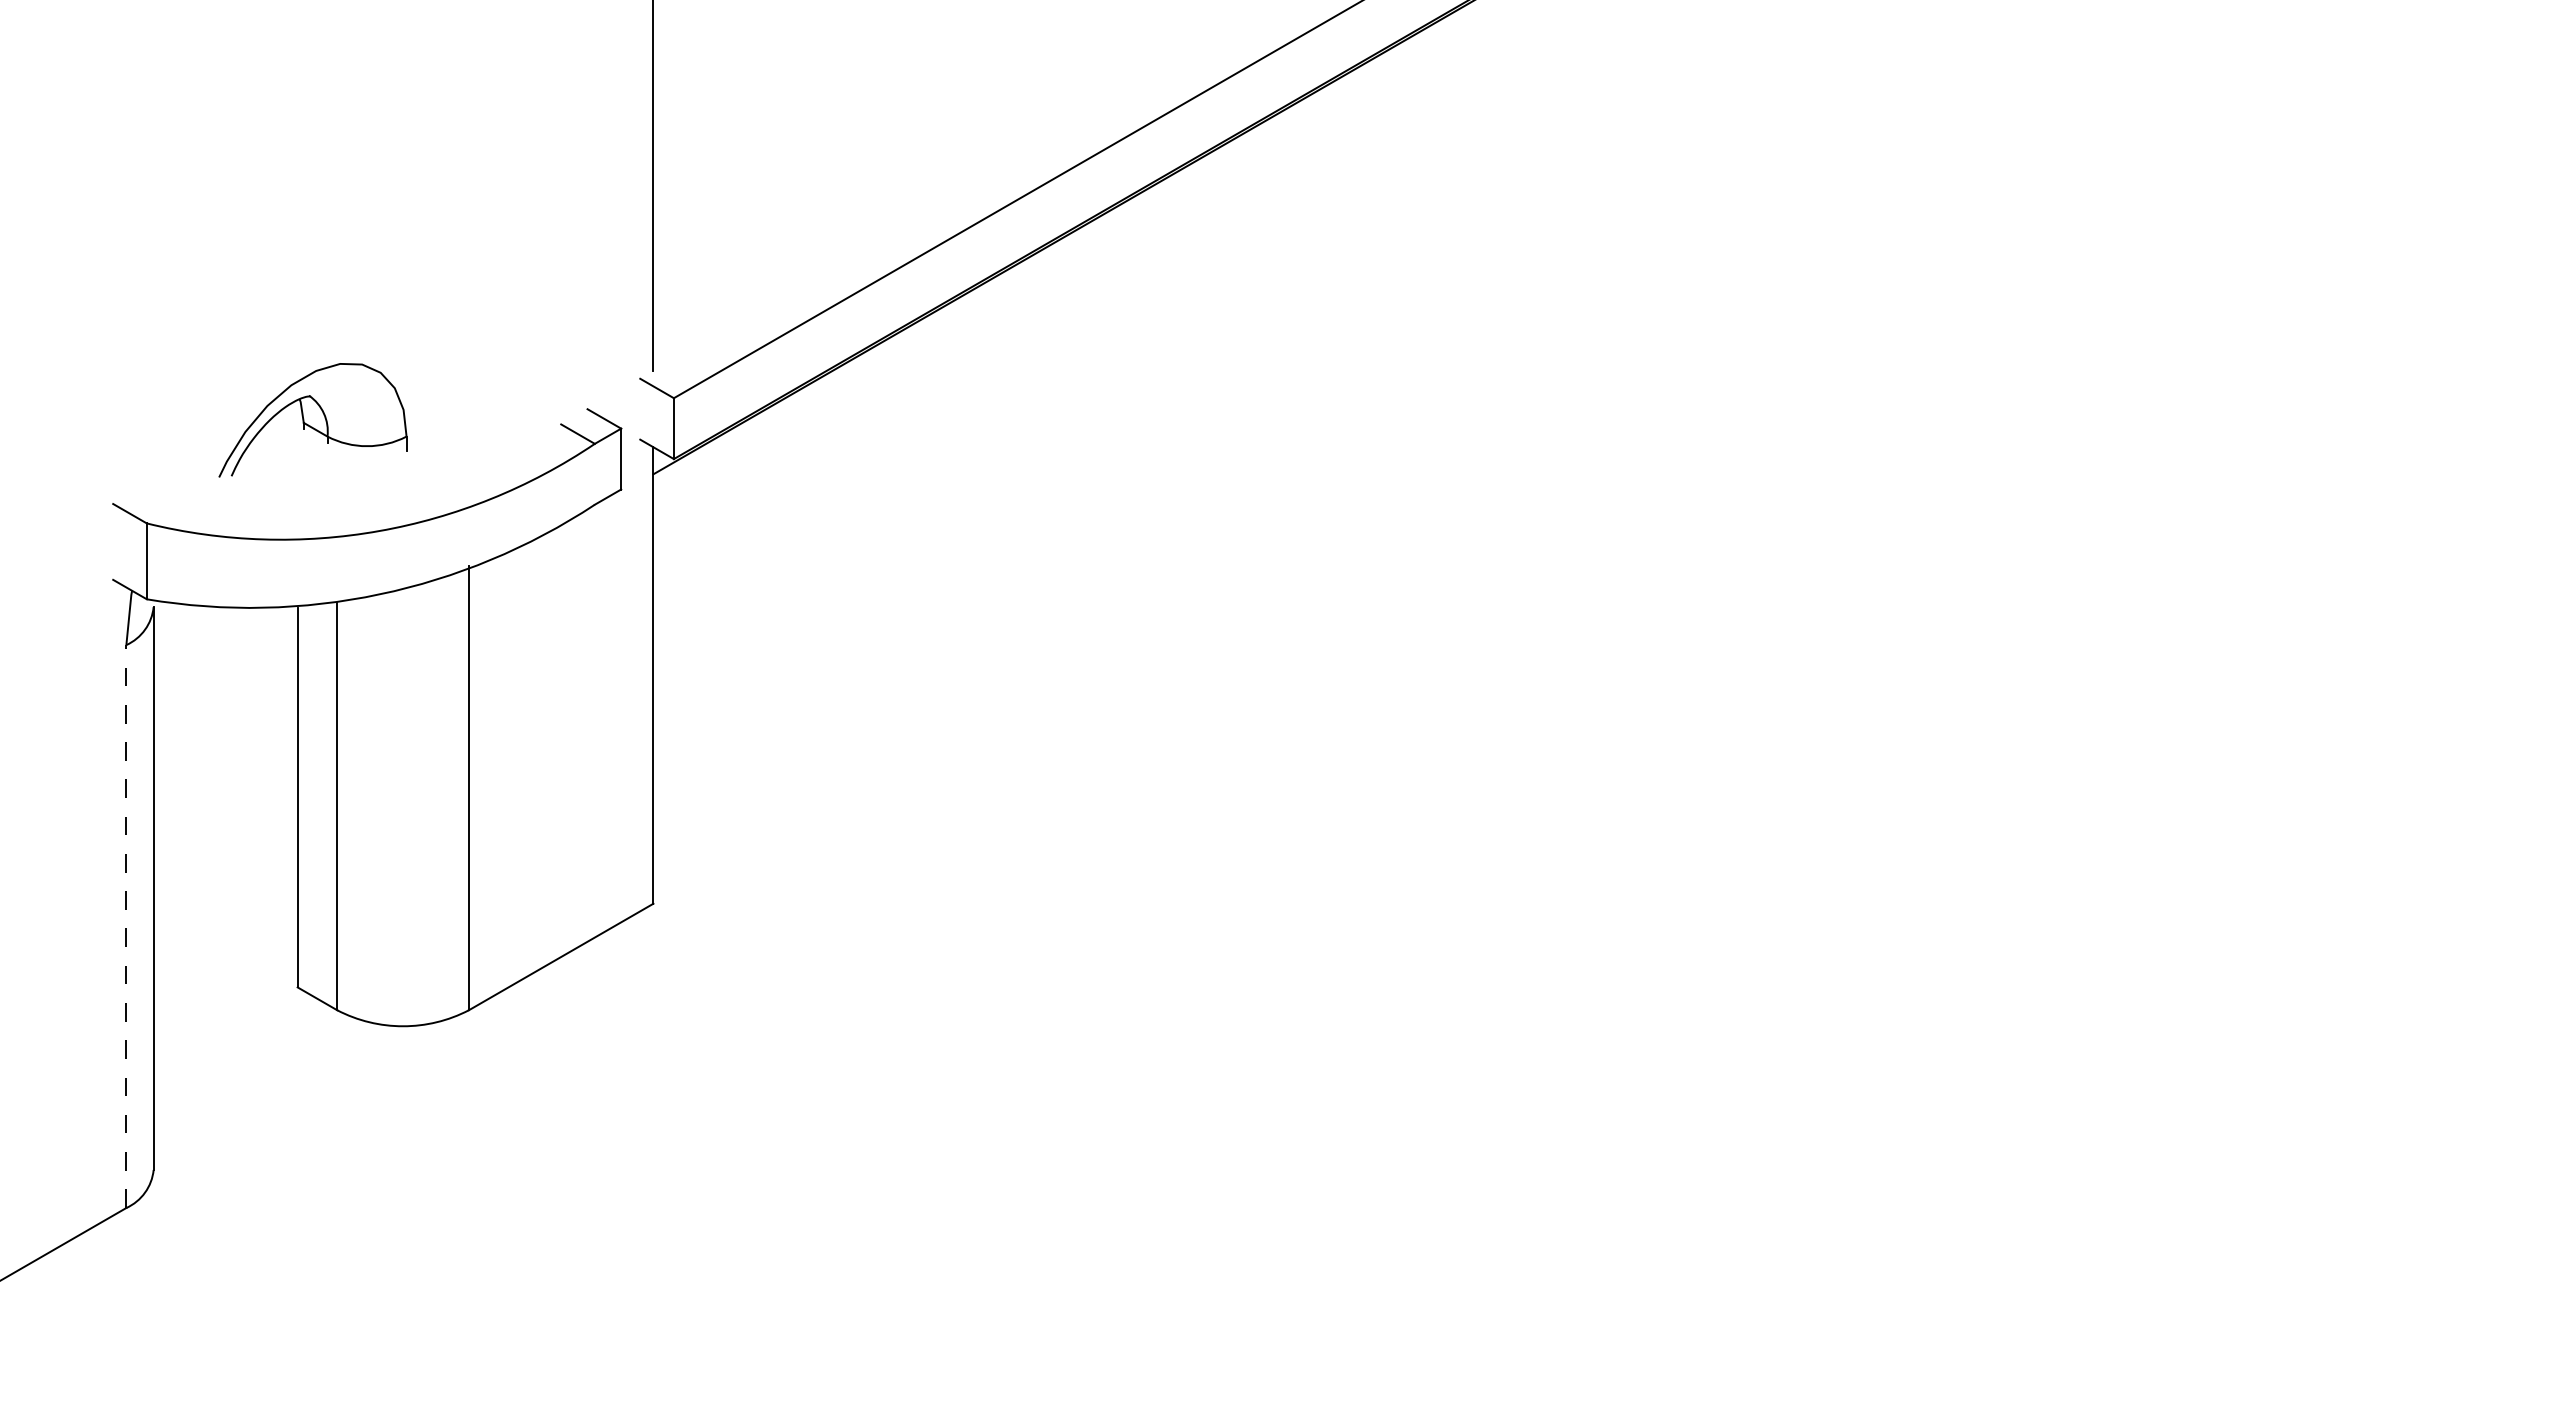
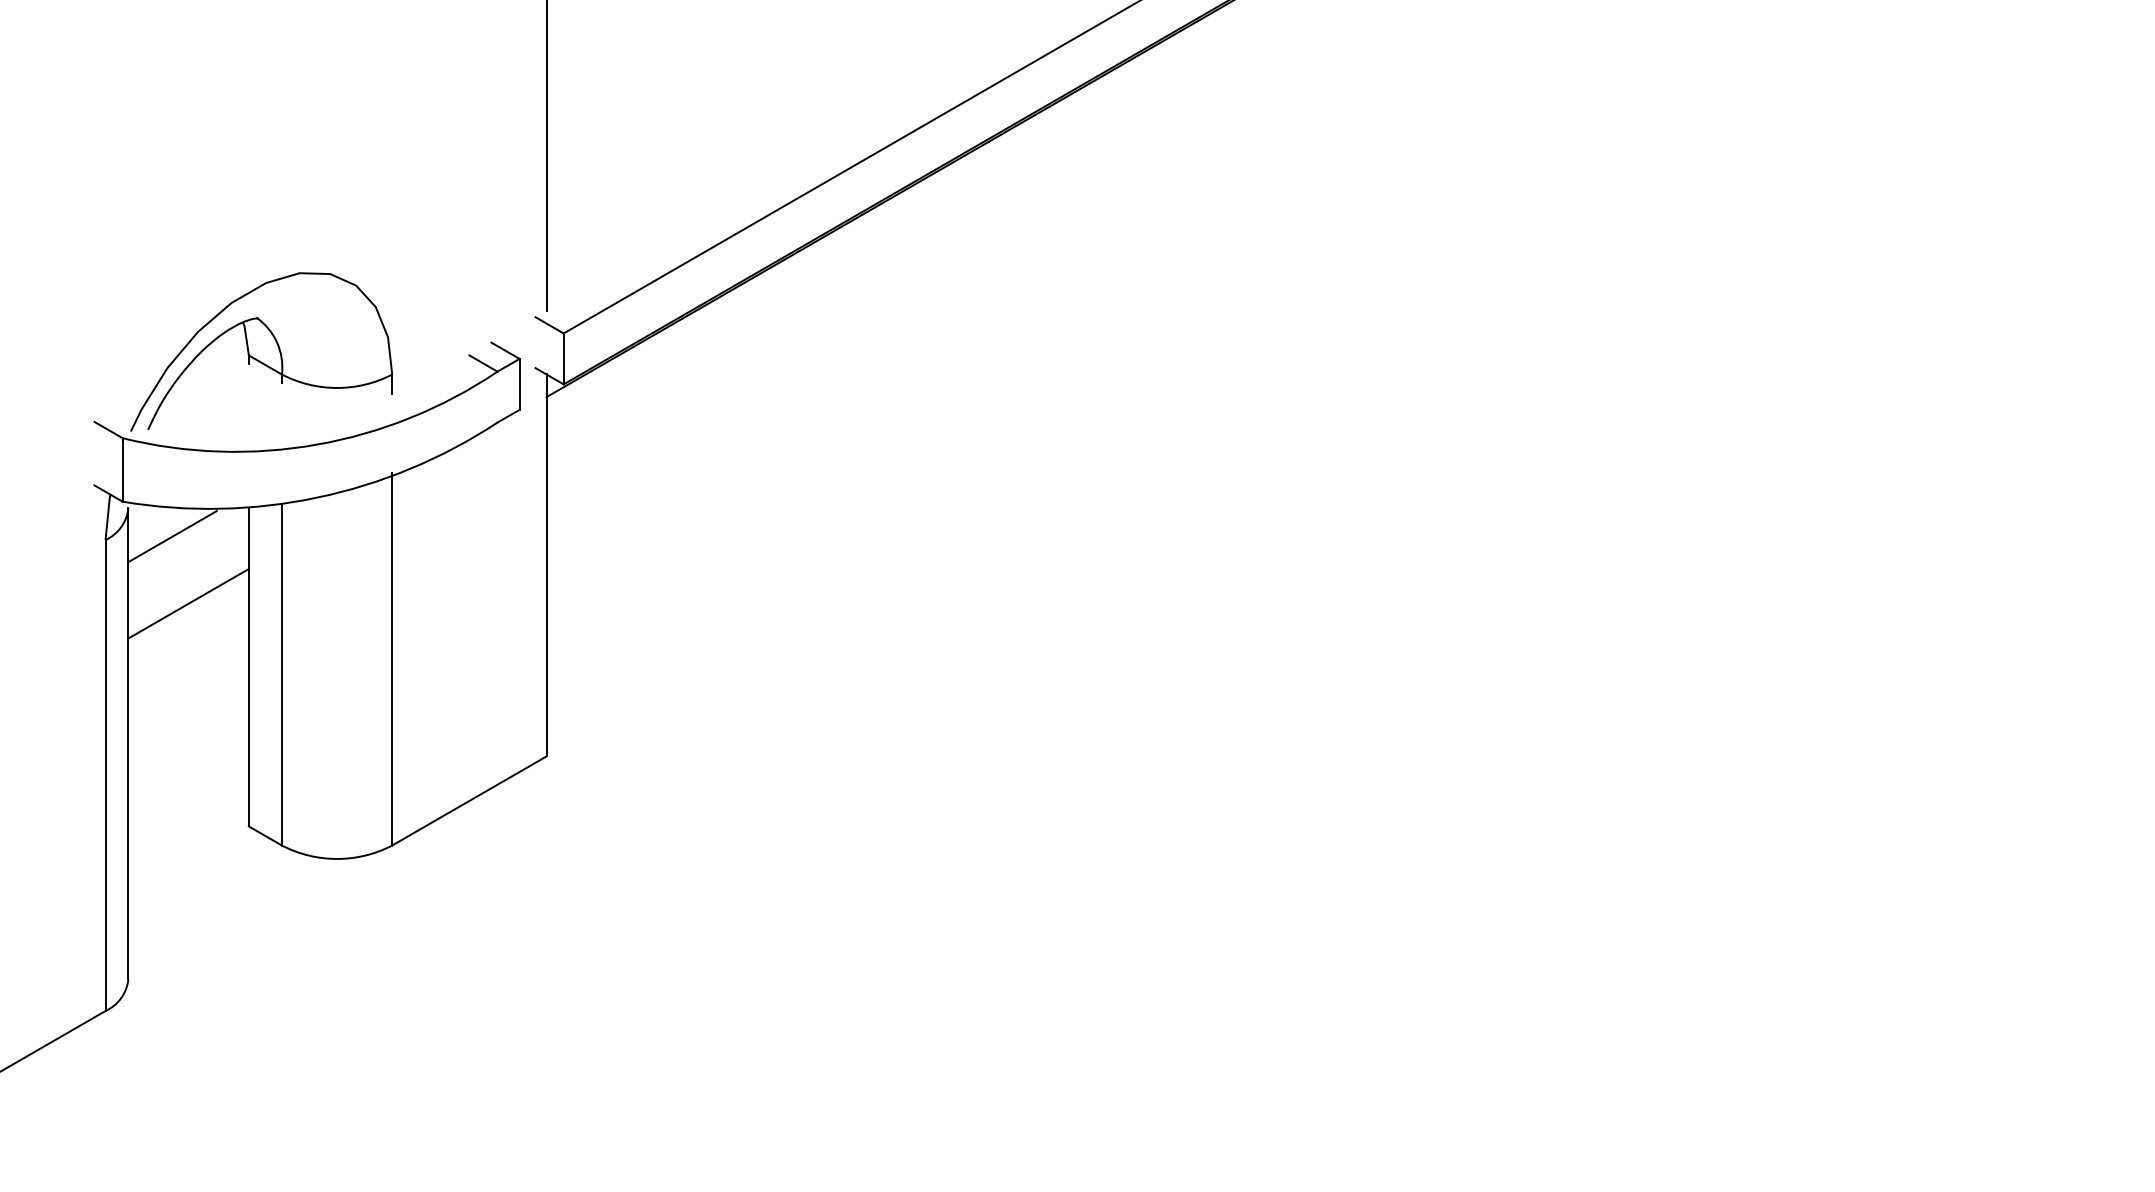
part: (312, 420) -> (261, 352), size x1.67
line: (206, 640) -> (172, 536), added
line: (225, 720) -> (188, 603), added
line: (126, 926) -> (105, 775), dashed -> solid

